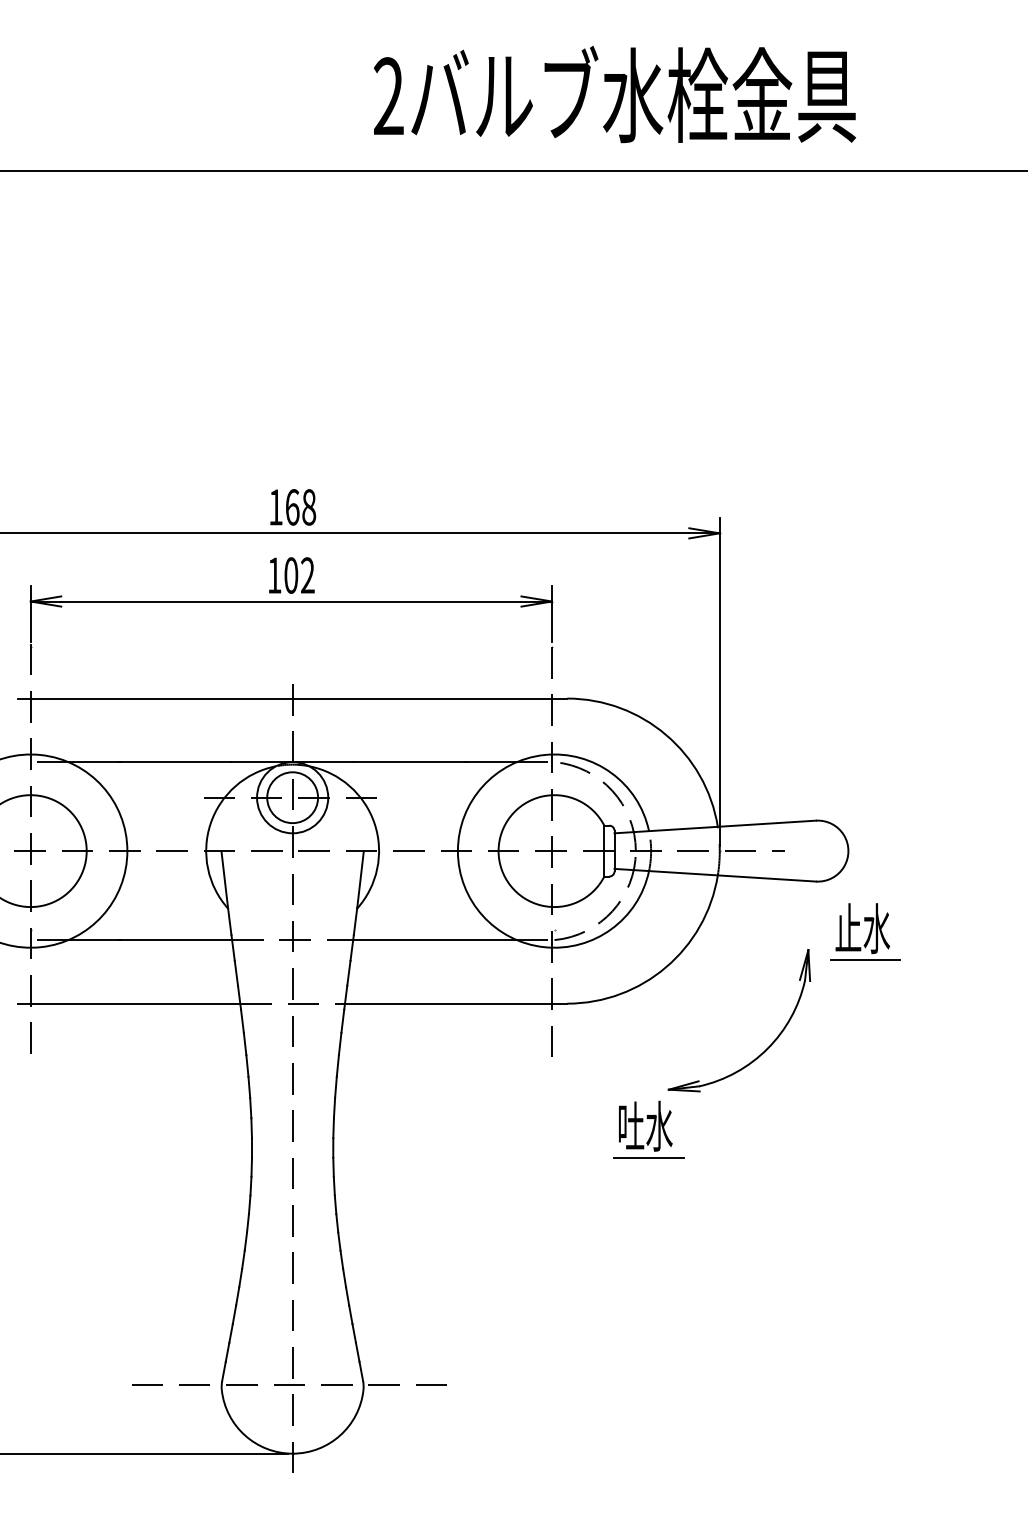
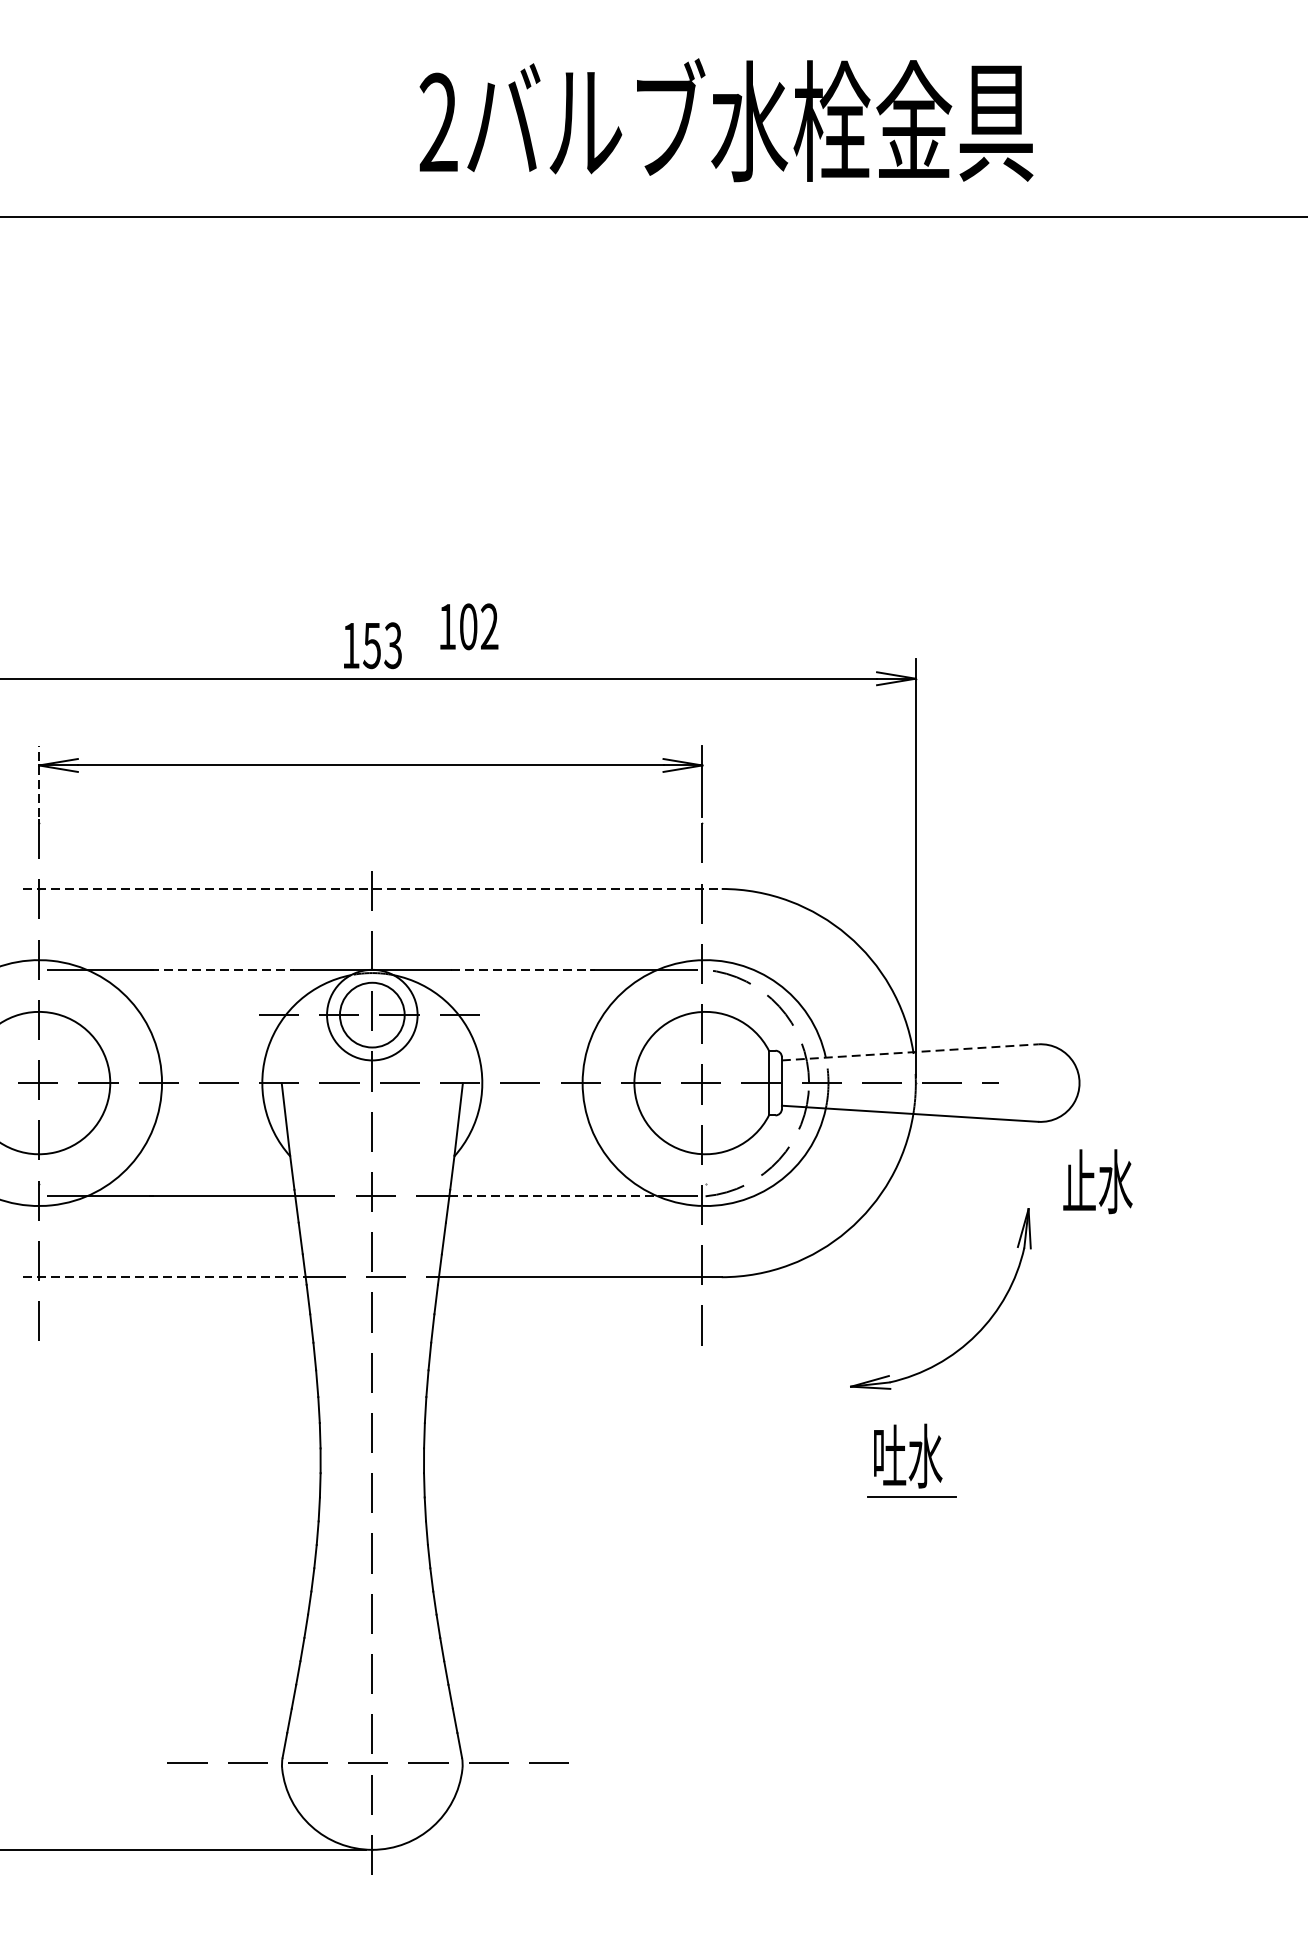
text: (615, 94) -> (727, 120), moved
text: (300, 507) -> (382, 645), 168 -> 153
text: (291, 575) -> (468, 626), moved
line: (30, 614) -> (38, 781), solid -> dashed
line: (292, 698) -> (372, 888), solid -> dashed
line: (174, 762) -> (221, 970), solid -> dashed
line: (410, 762) -> (522, 970), solid -> dashed
line: (715, 826) -> (910, 1051), solid -> dashed
line: (435, 940) -> (554, 1196), solid -> dashed
line: (864, 960) -> (1100, 1222), removed
line: (129, 1003) -> (164, 1276), solid -> dashed
part: (648, 1129) -> (911, 1460), moved

